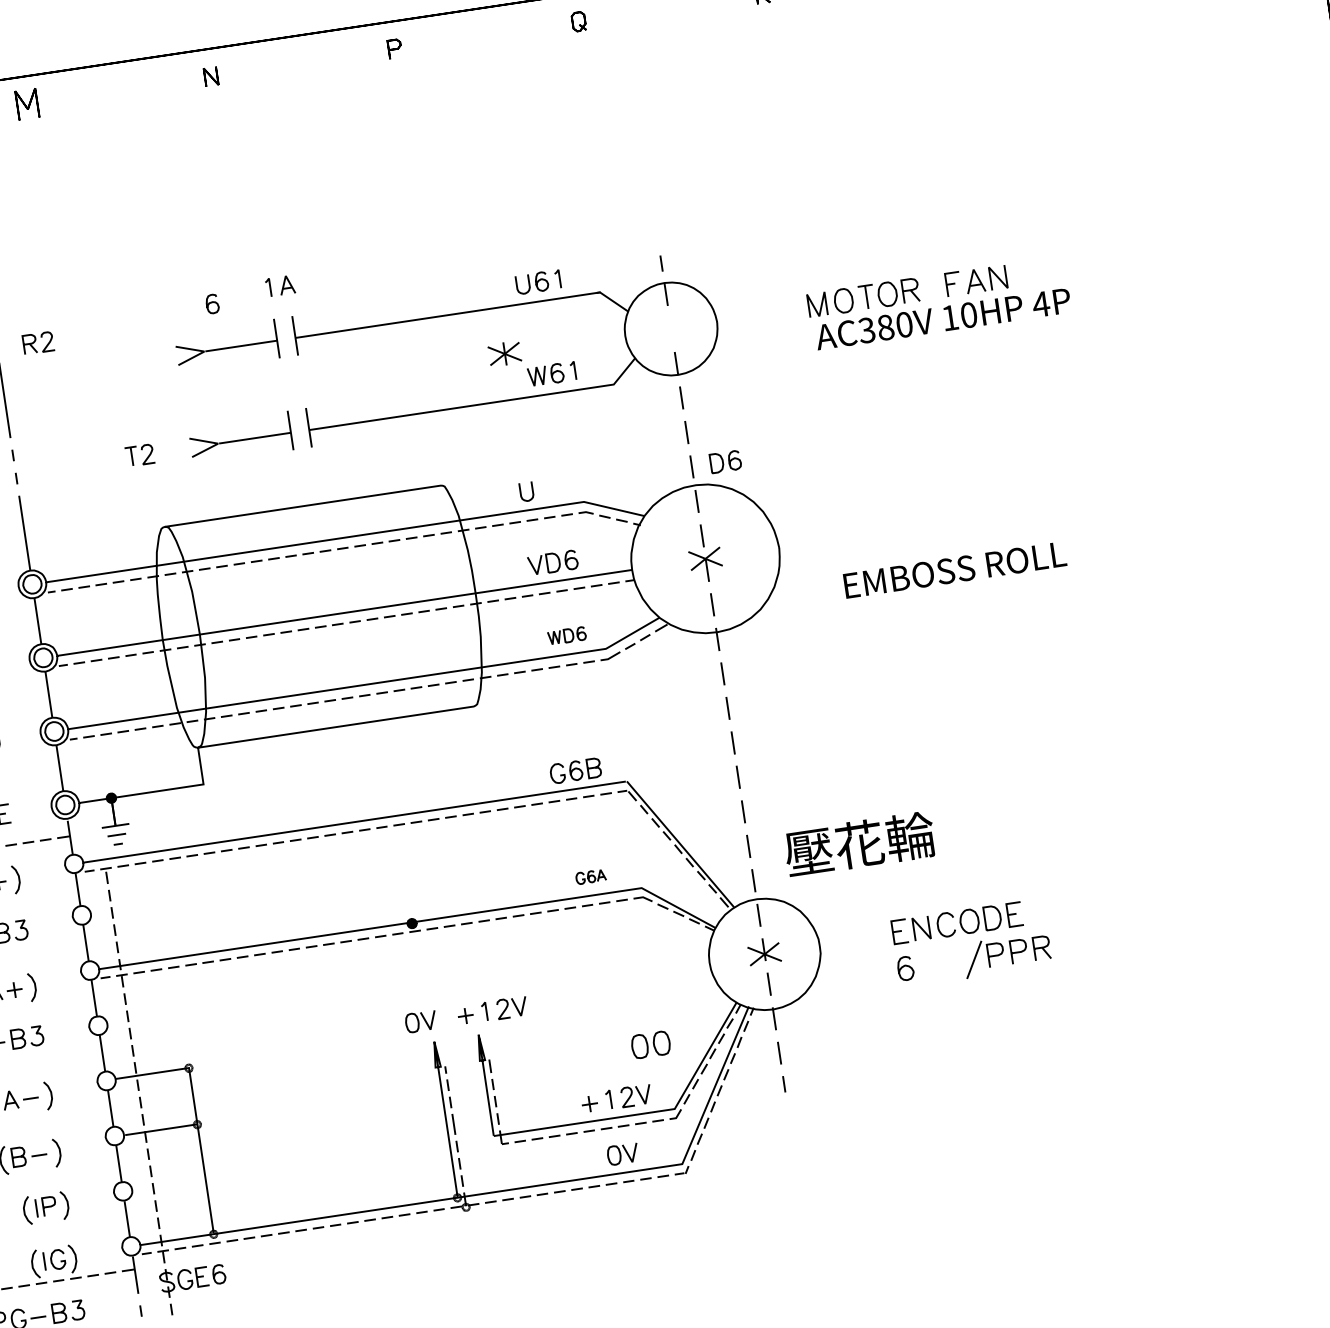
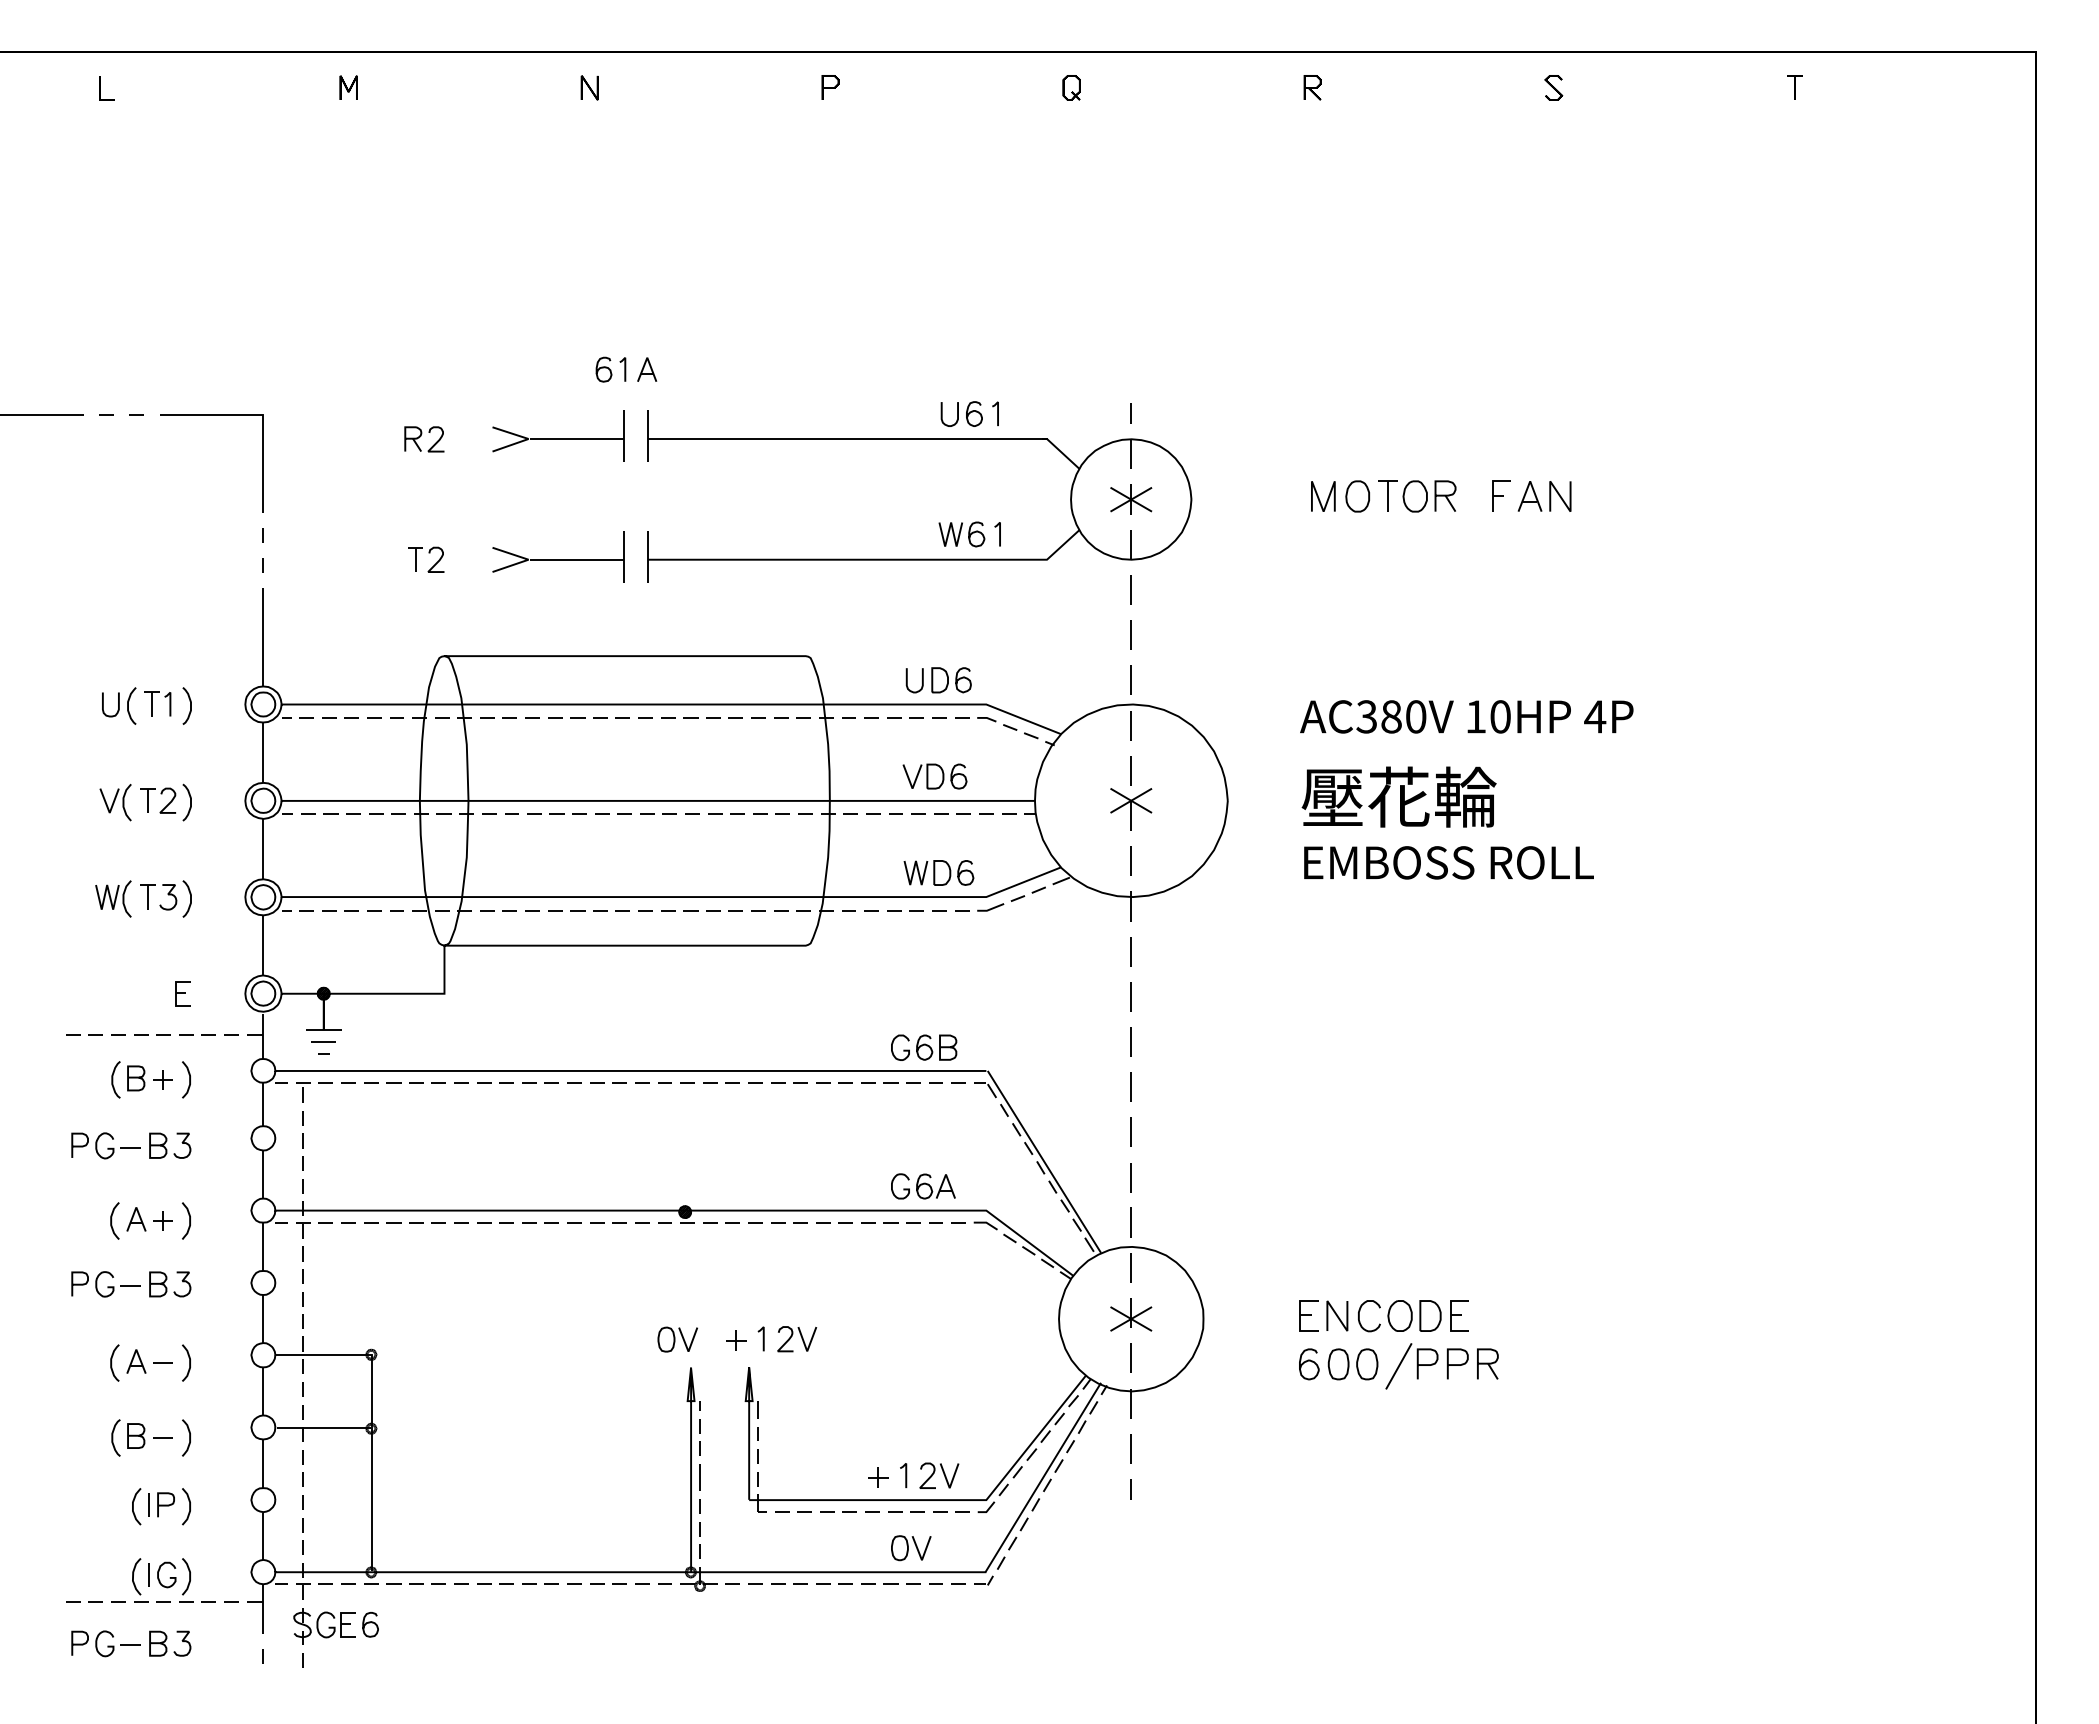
part: (26, 103) -> (348, 87), size x0.62
curve: (212, 303) -> (603, 368), moved
text: (942, 318) -> (1466, 716), moved
part: (38, 343) -> (424, 439), moved
part: (505, 353) -> (1131, 499), moved
part: (725, 462) -> (951, 680), moved
part: (566, 635) -> (938, 872), size x1.43
text: (859, 843) -> (1398, 796), moved
part: (591, 876) -> (923, 1186), size x1.67
part: (650, 1045) -> (1352, 1364), moved

